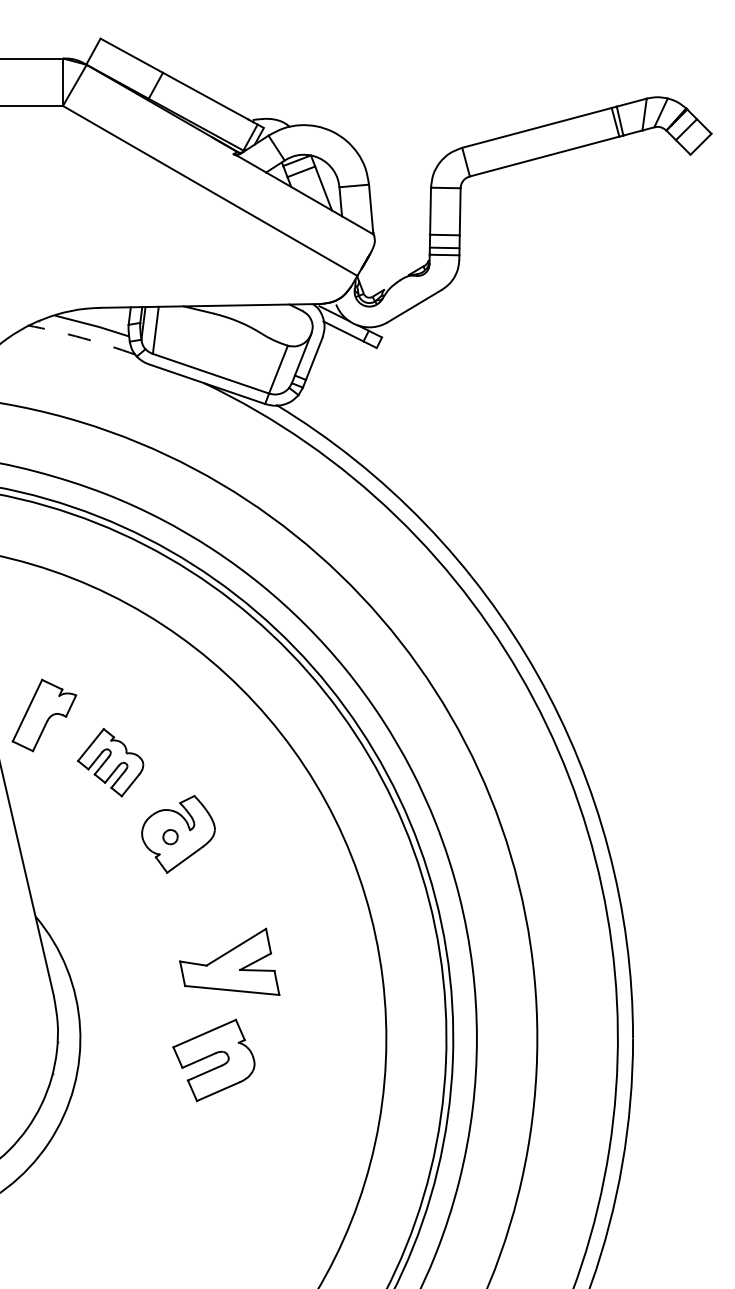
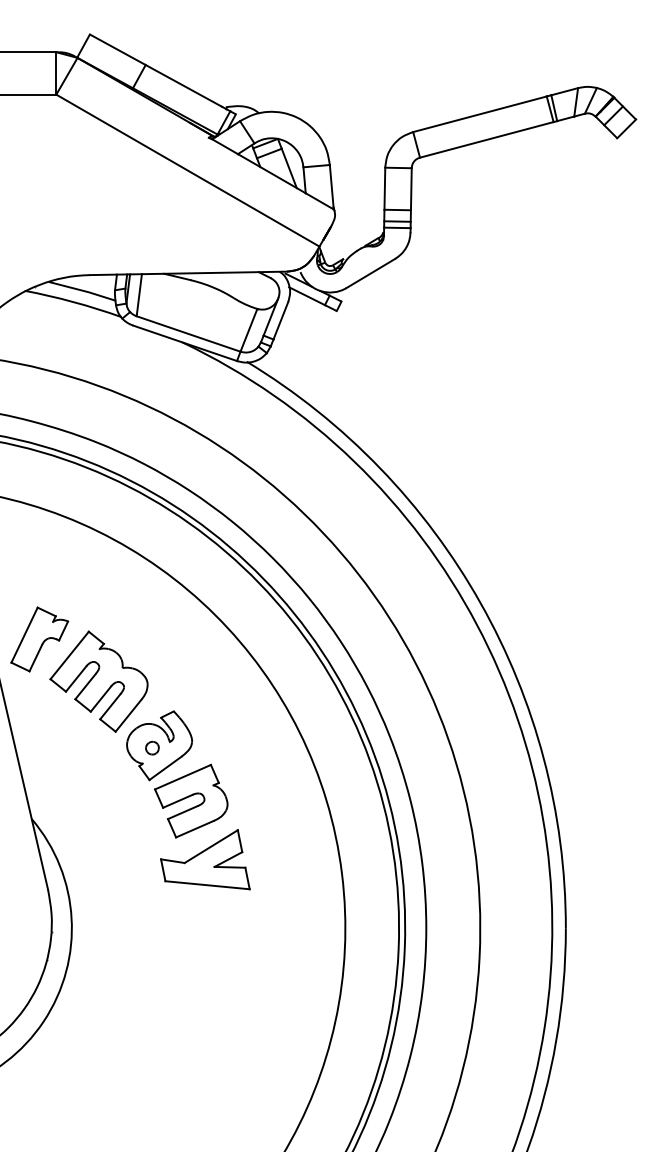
arc: (82, 338) -> (73, 302), dashed -> solid
part: (110, 762) -> (98, 681), size x1.67
part: (213, 1060) -> (190, 801), moved

